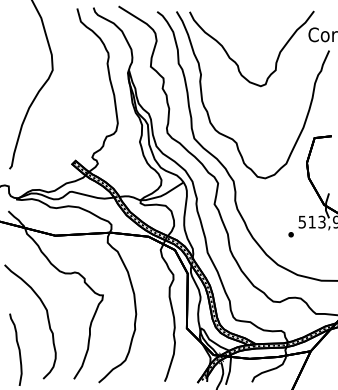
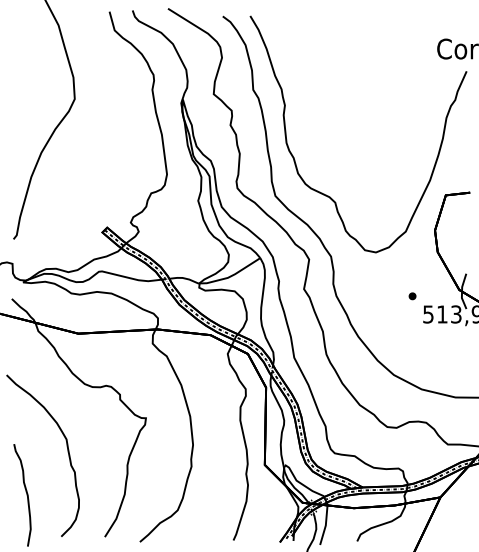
curve: (236, 61) -> (334, 87), removed
part: (291, 234) -> (412, 296), moved

